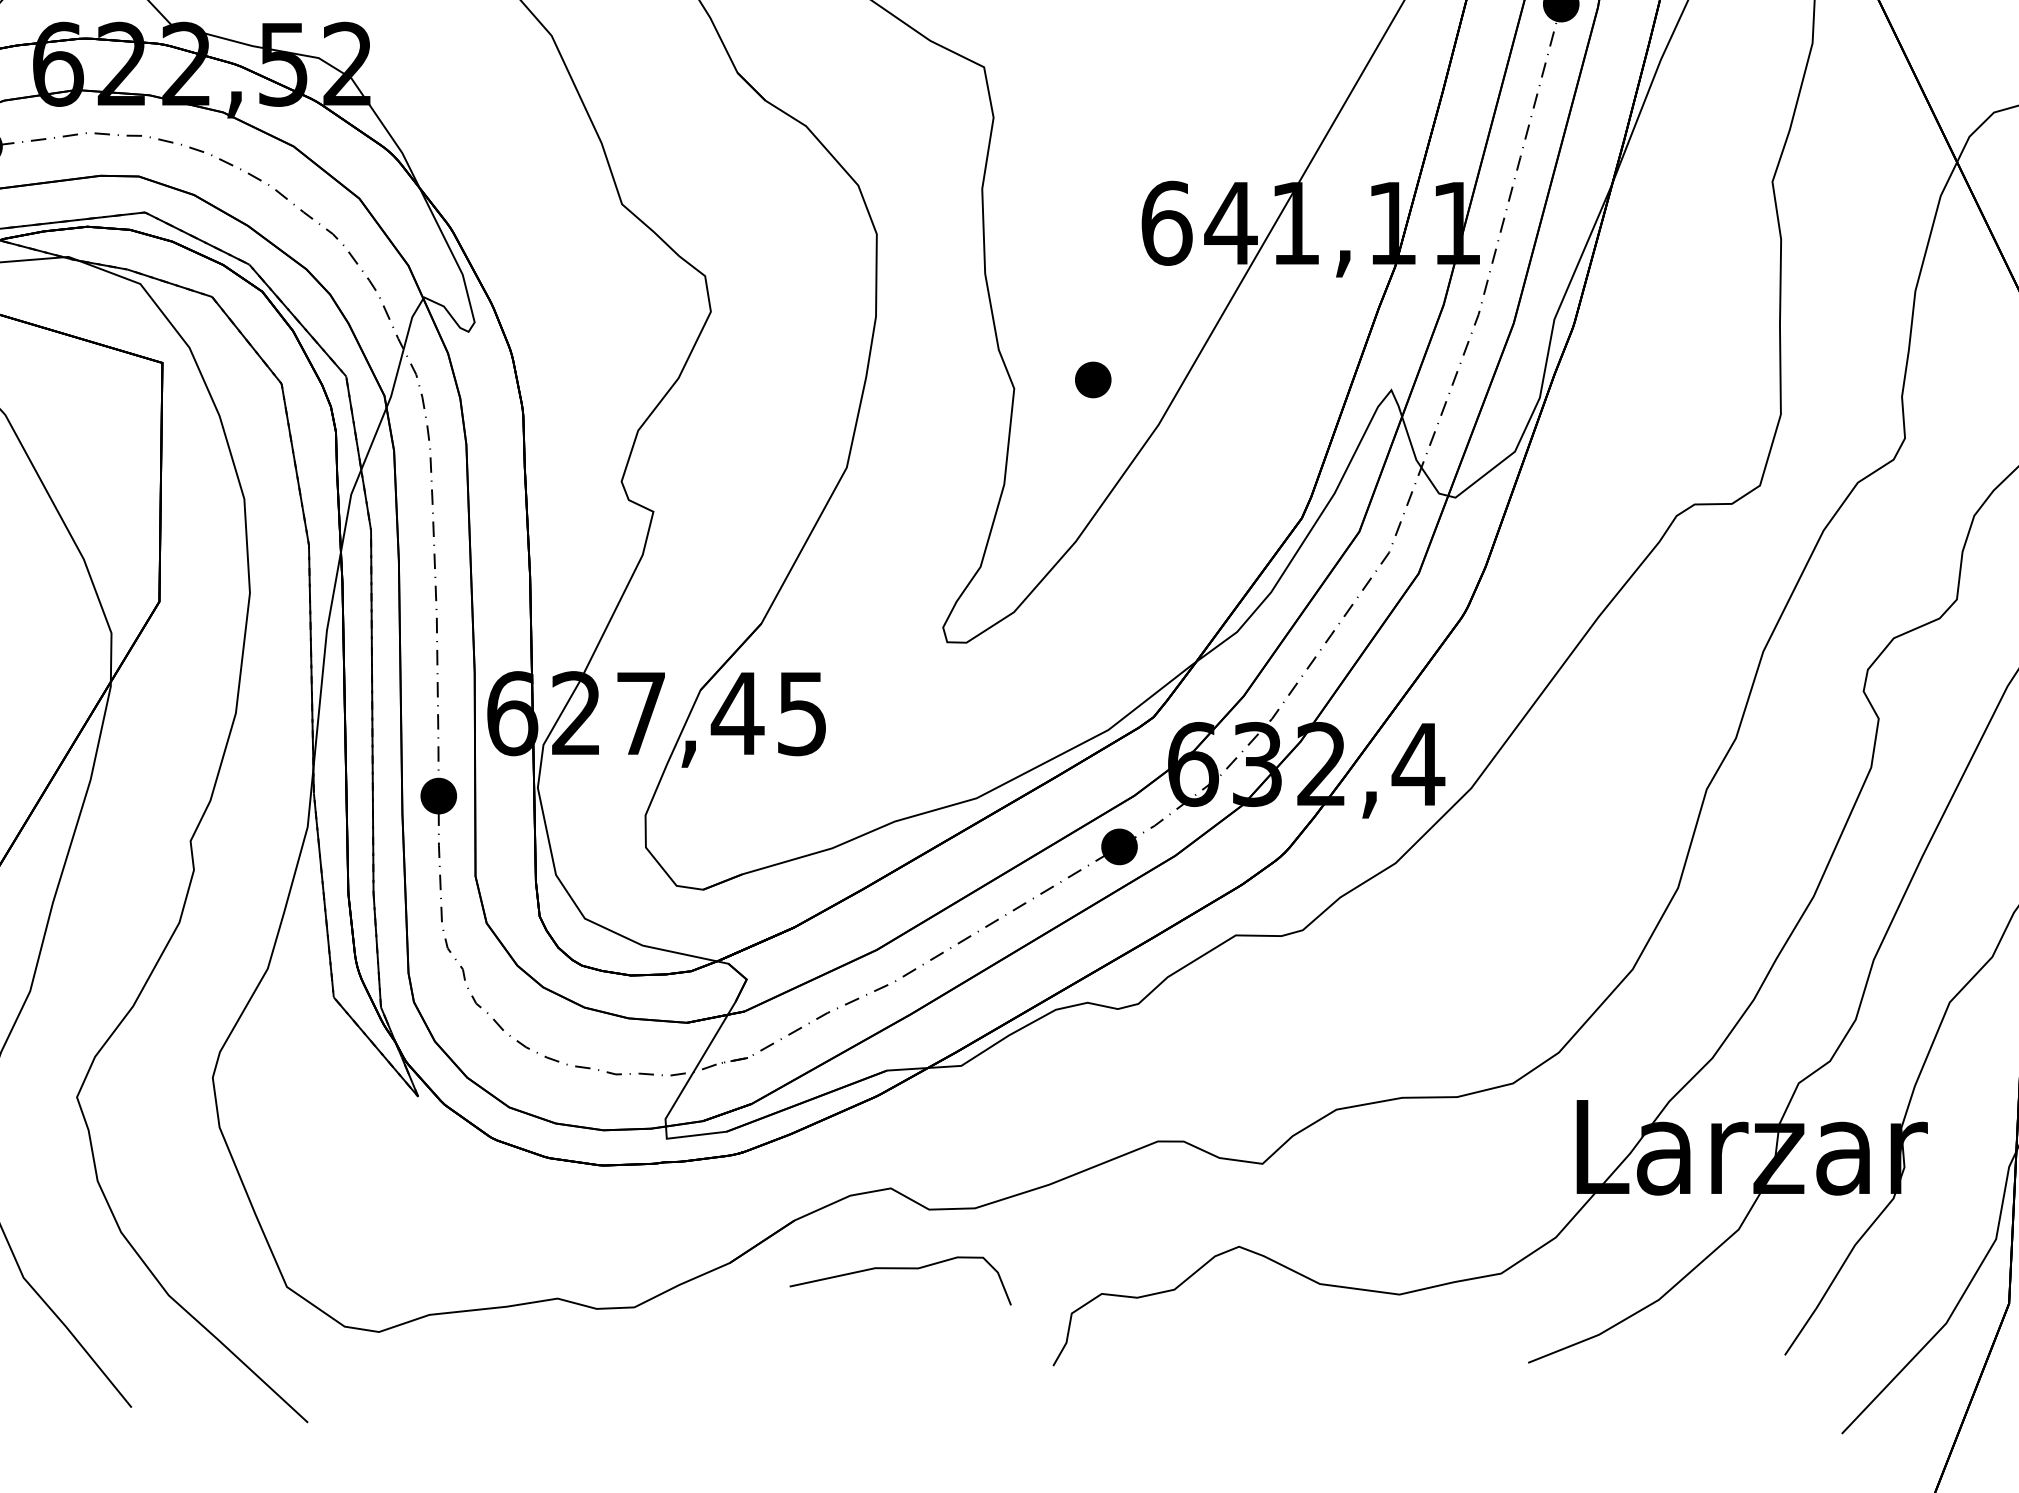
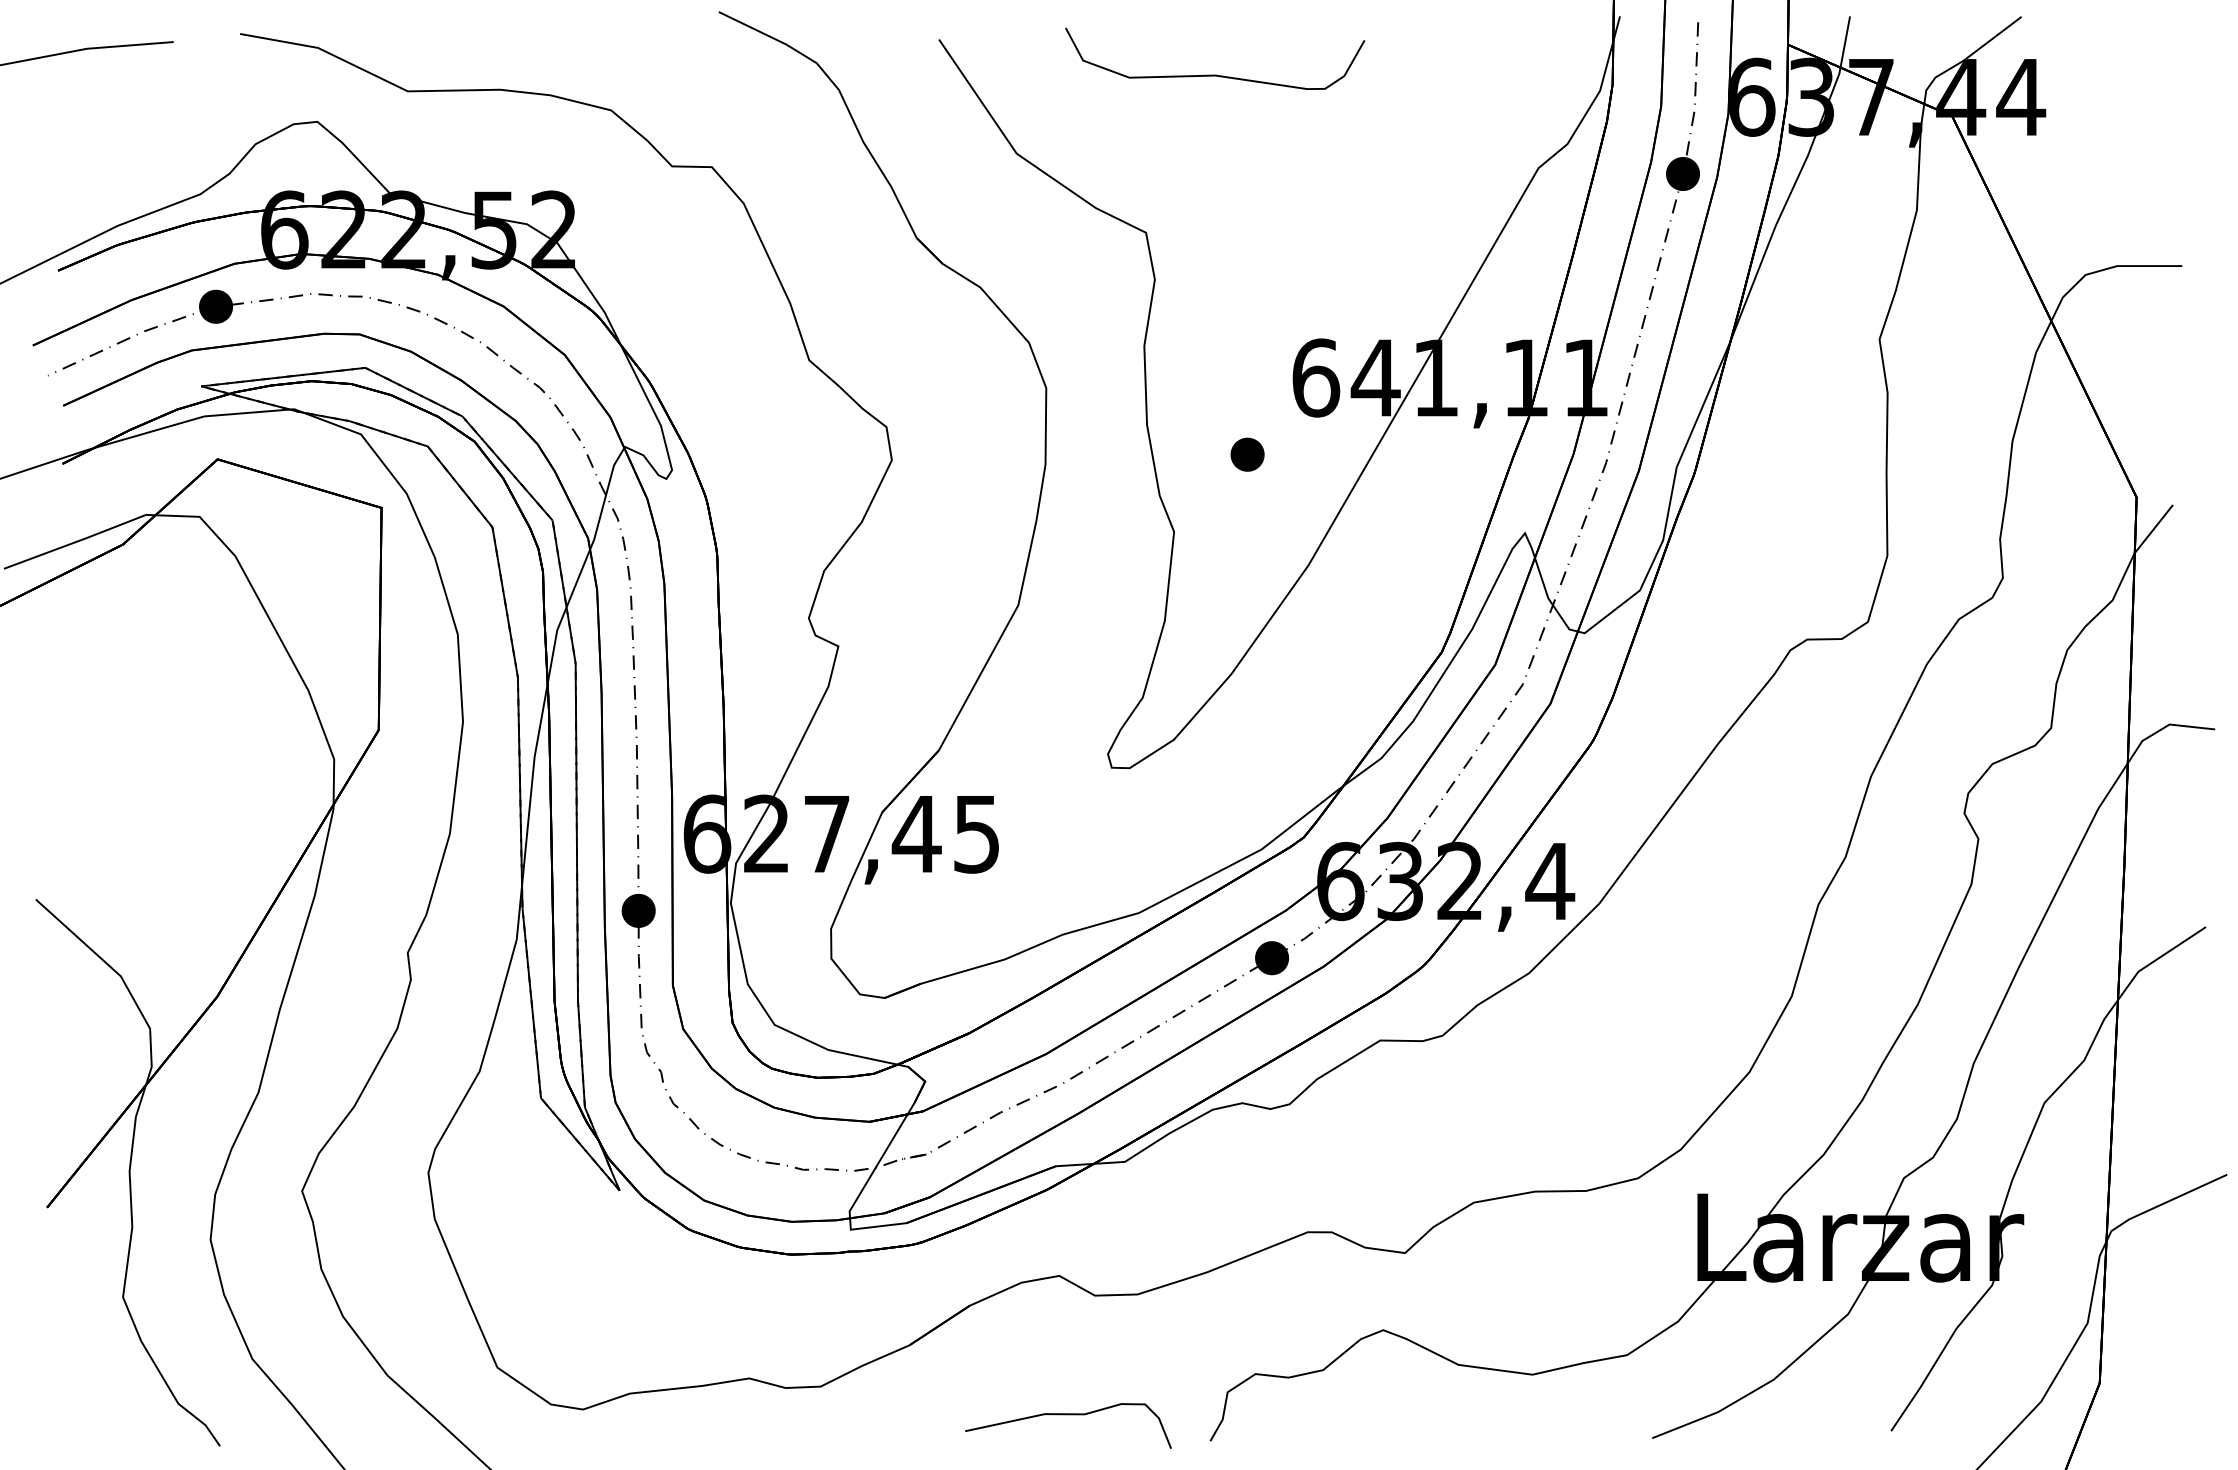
part: (1093, 379) -> (1247, 454), moved
curve: (900, 1269) -> (1068, 1415), moved

